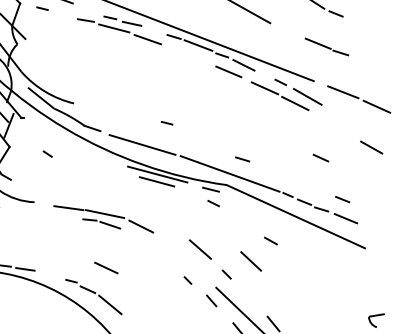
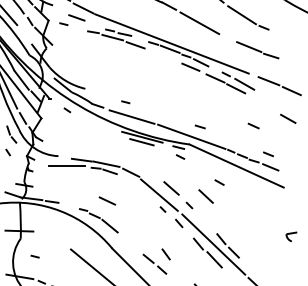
part: (326, 47) -> (257, 50), size x1.43
line: (166, 123) -> (125, 102), moved
line: (47, 154) -> (67, 110), moved
line: (46, 217) -> (66, 166), added
line: (182, 258) -> (159, 194), added

